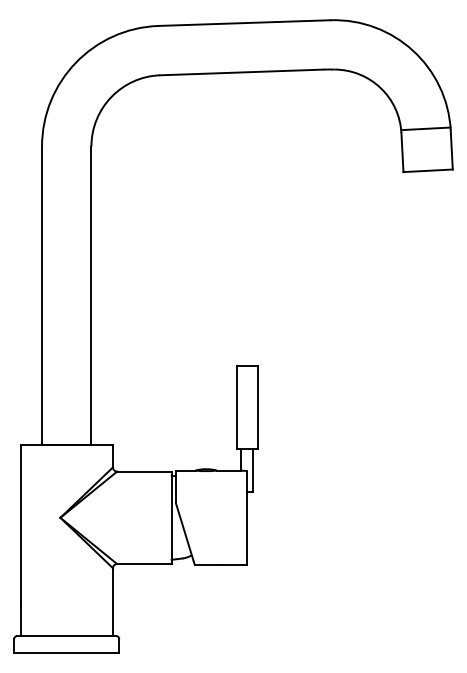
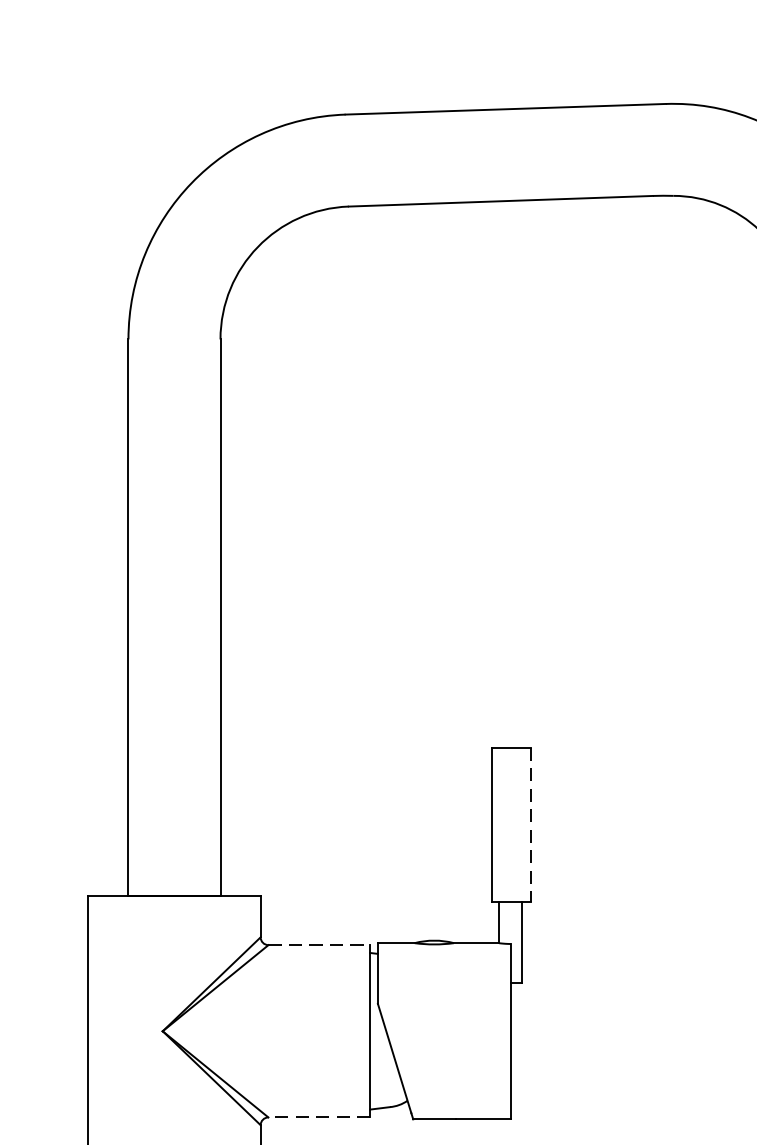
line: (257, 407) -> (530, 825), solid -> dashed
line: (144, 471) -> (319, 944), solid -> dashed
line: (143, 564) -> (317, 1118), solid -> dashed

